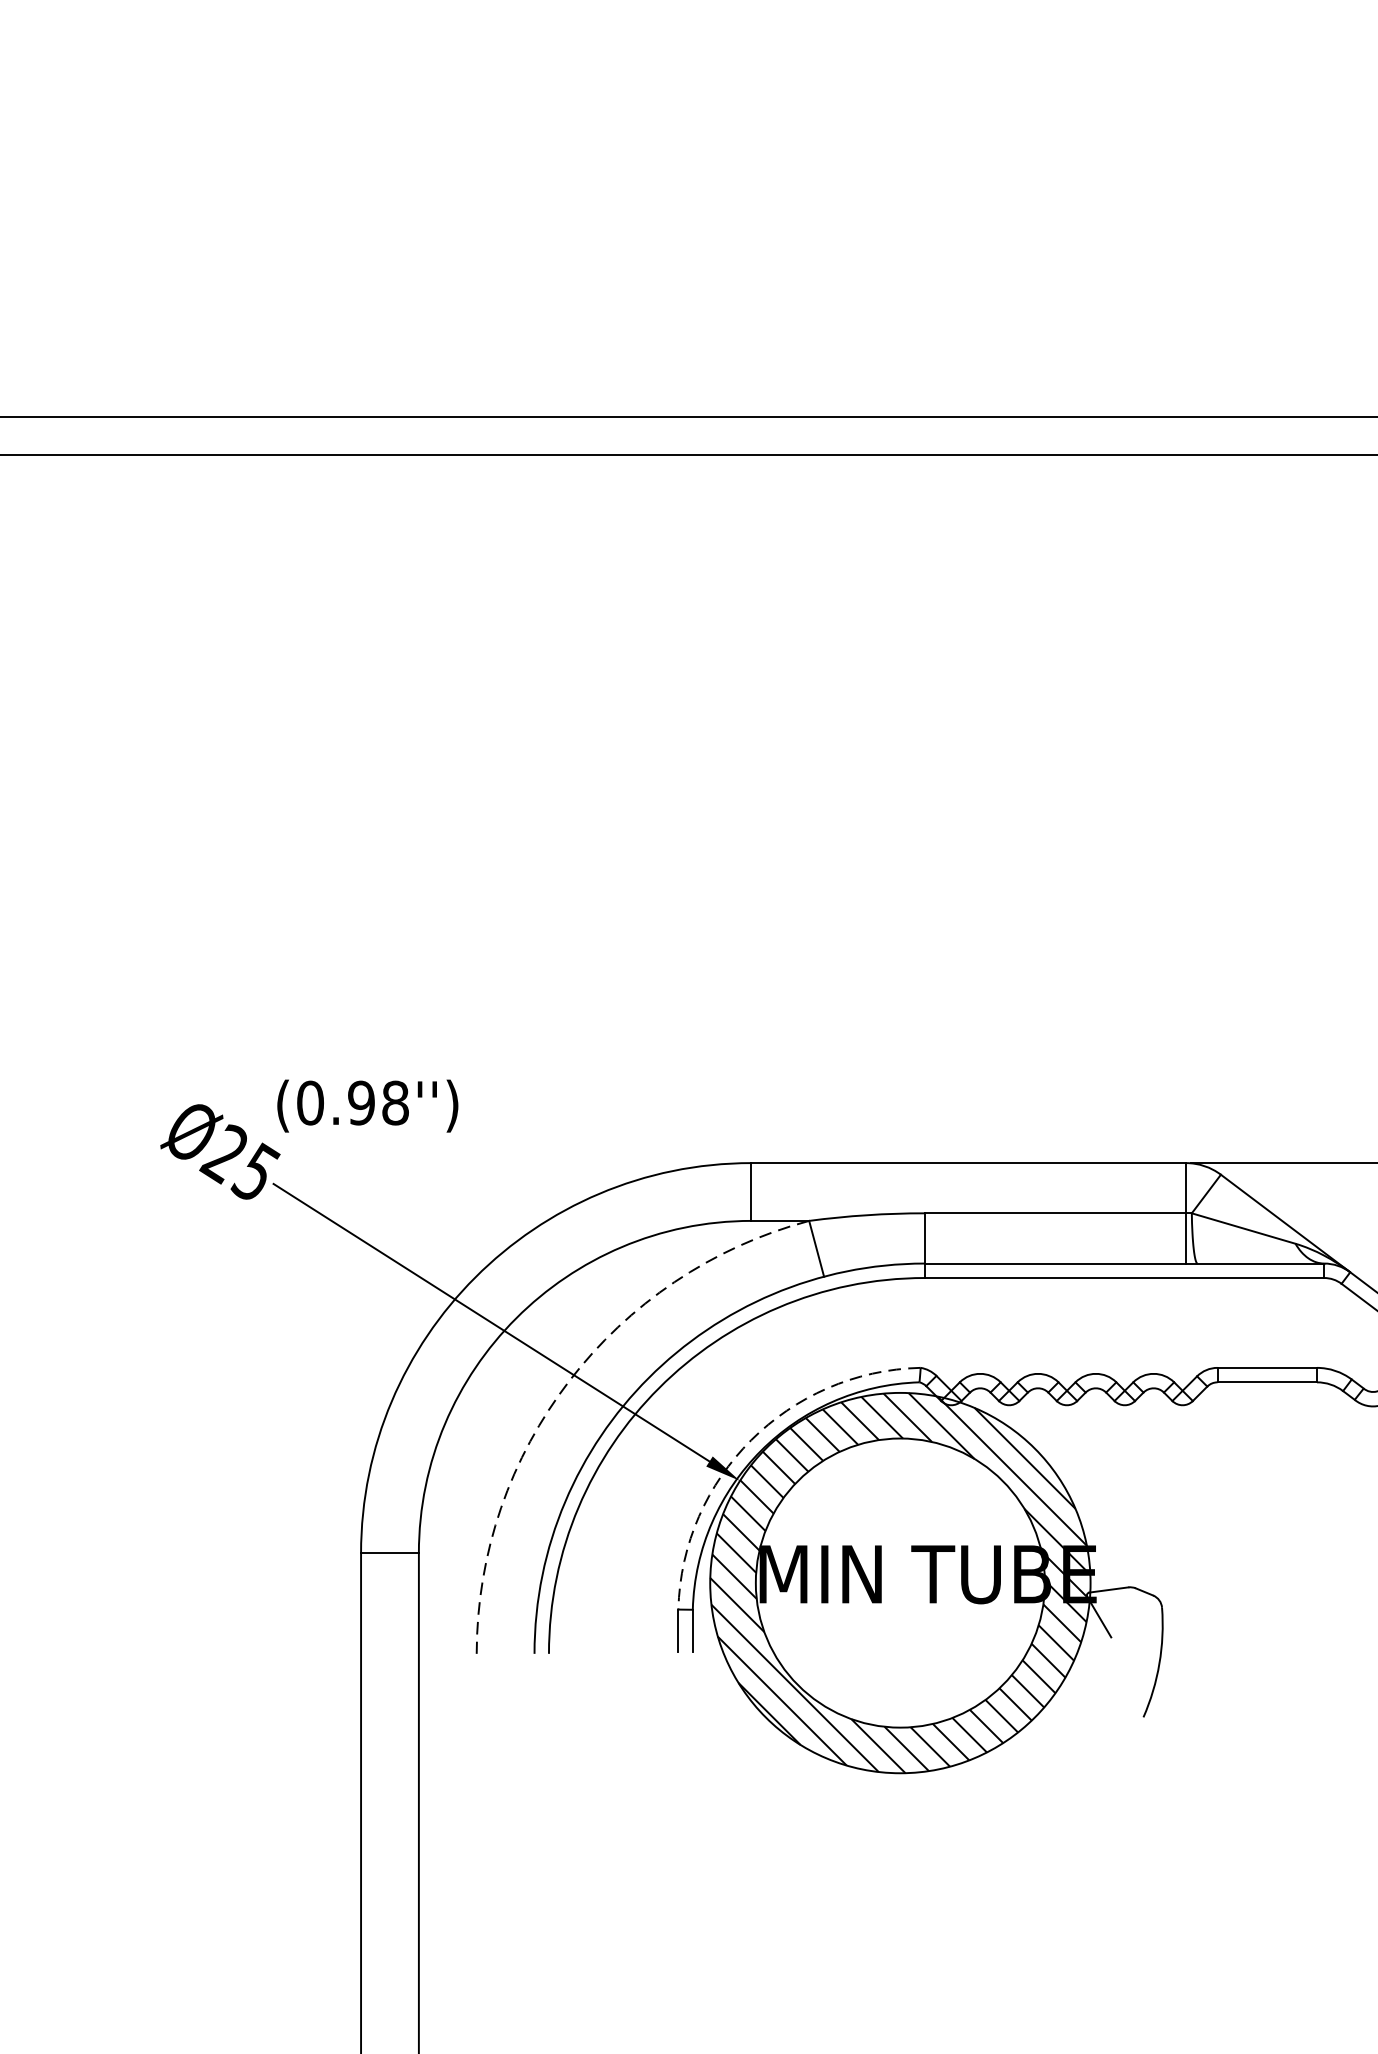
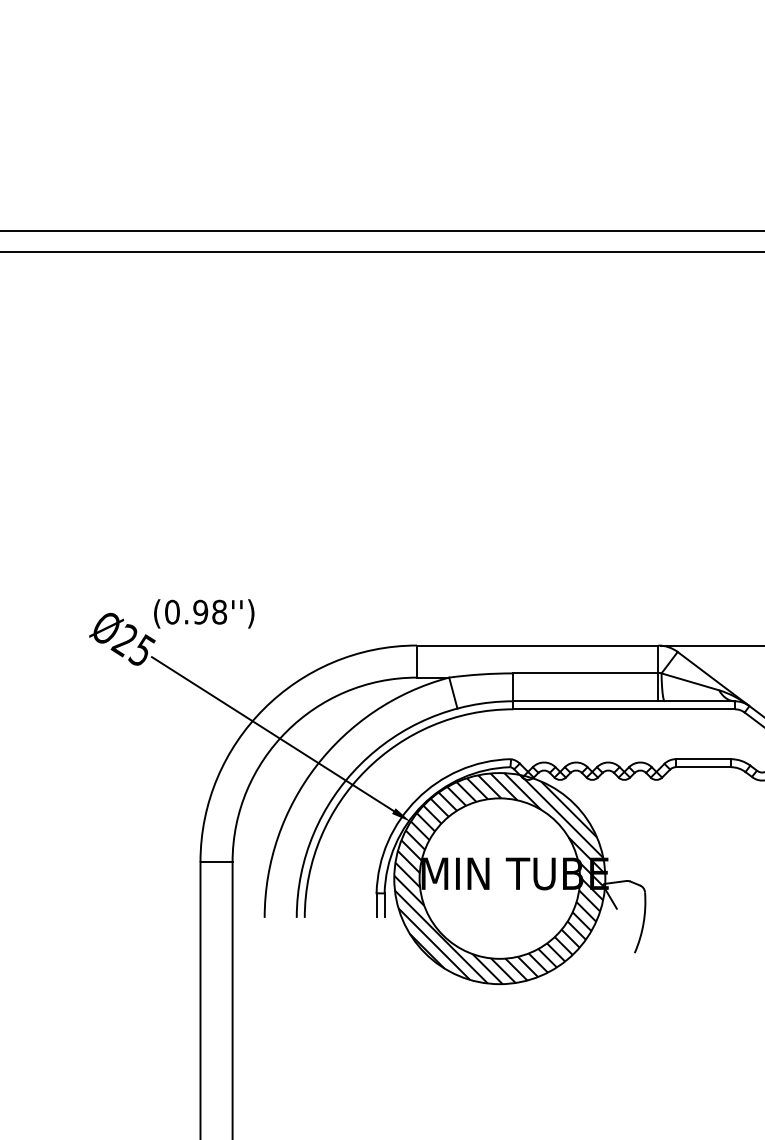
arc: (570, 1381) -> (316, 766), dashed -> solid
arc: (752, 1440) -> (417, 799), dashed -> solid

